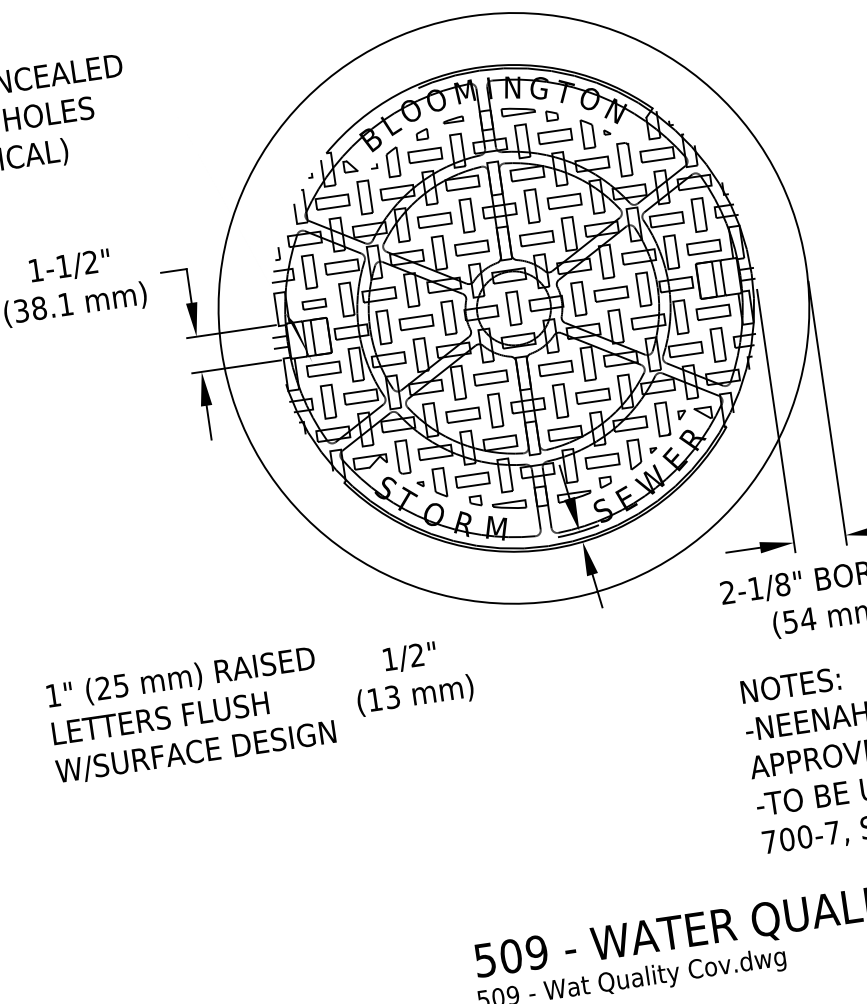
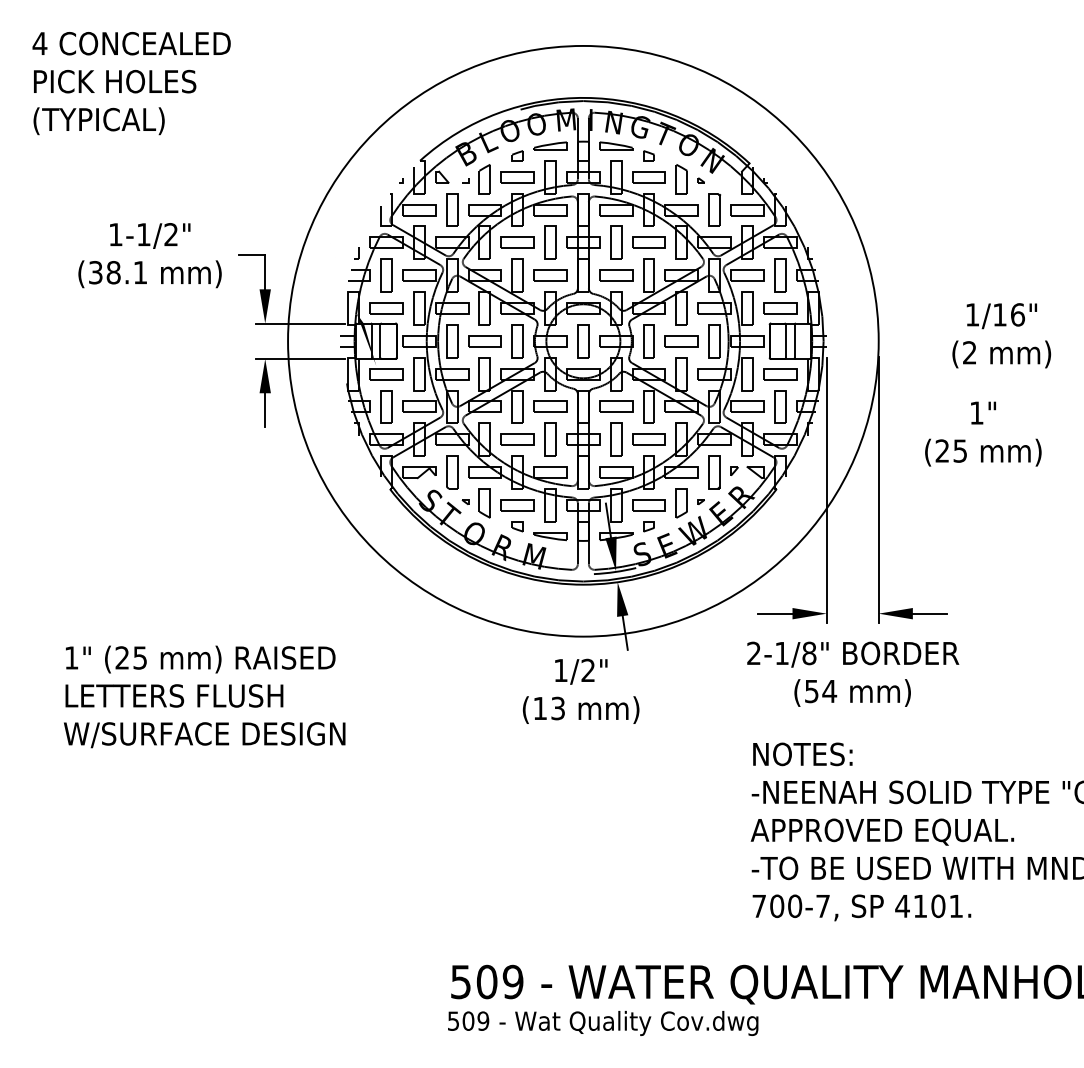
part: (453, 119) -> (550, 145), size x1.67
part: (314, 304) -> (386, 308), size x1.43
text: (412, 676) -> (580, 690), moved

